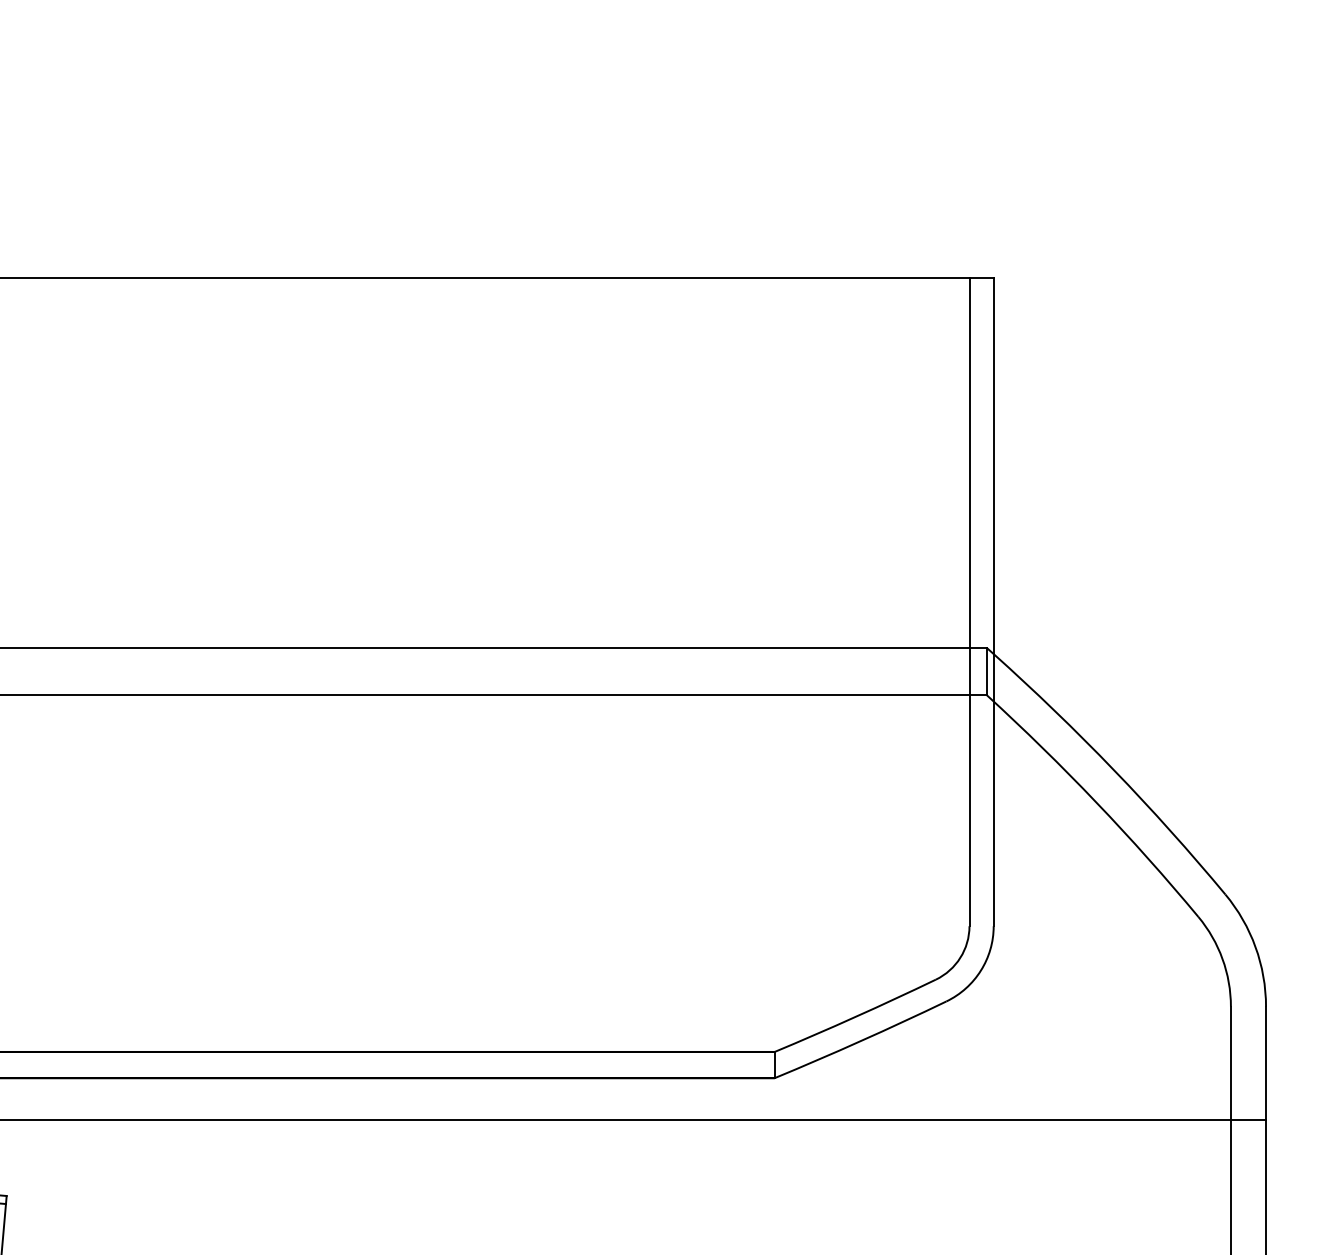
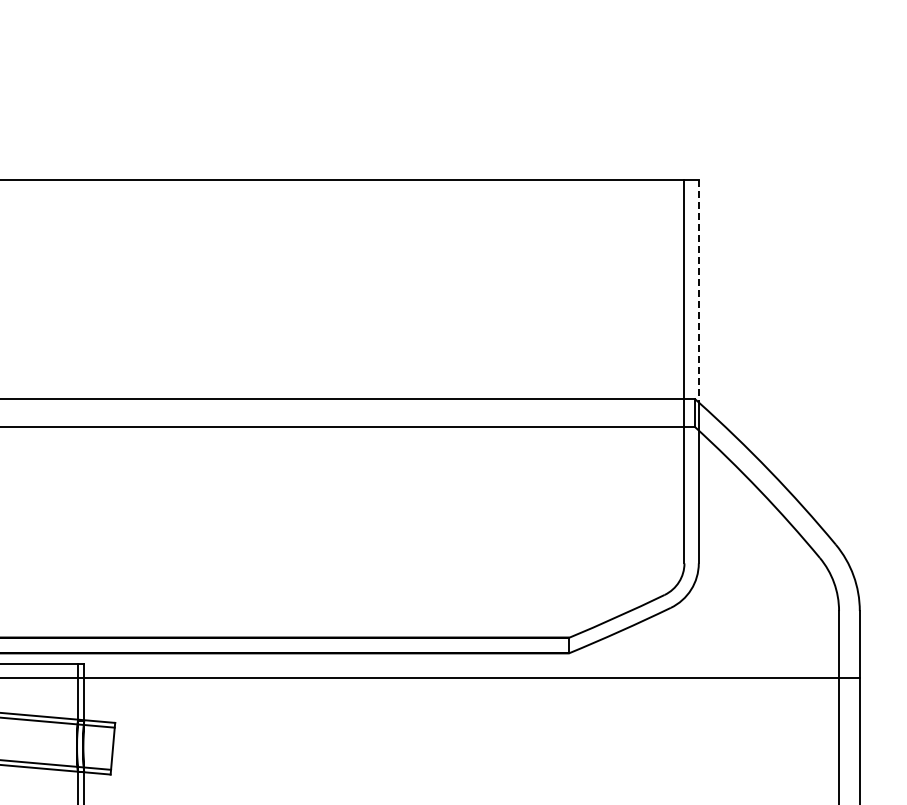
line: (993, 466) -> (698, 291), solid -> dashed

